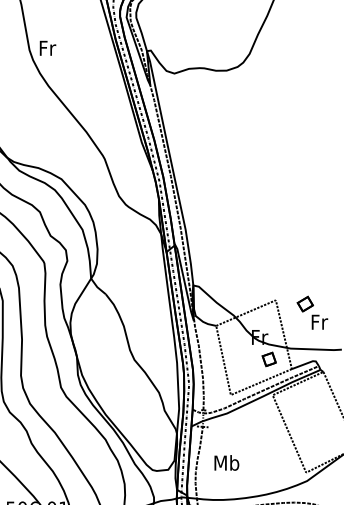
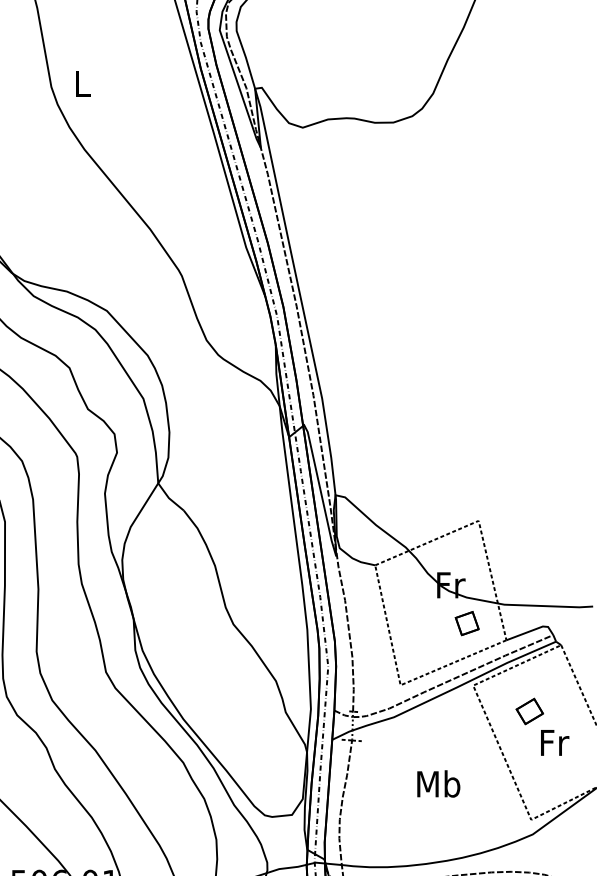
text: (47, 47) -> (82, 82), Fr -> L
part: (312, 312) -> (542, 725), moved
text: (226, 462) -> (438, 783), moved

